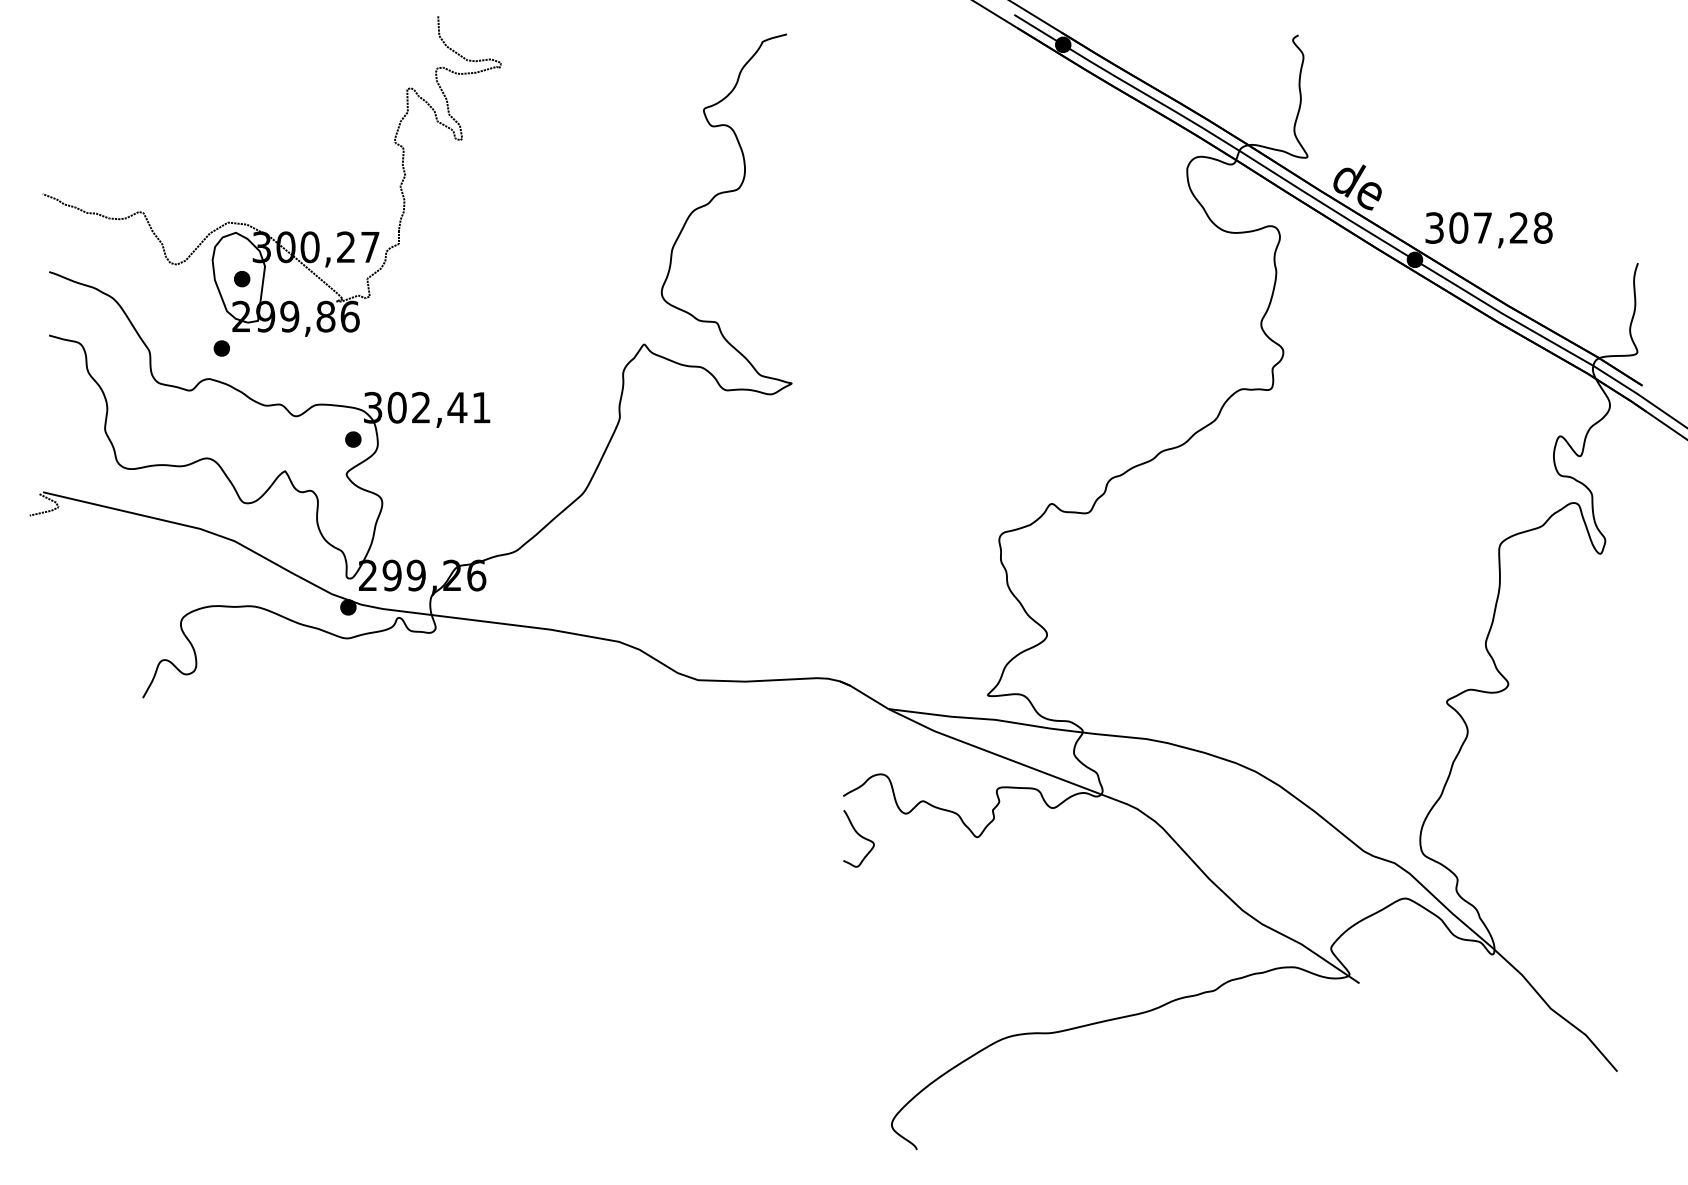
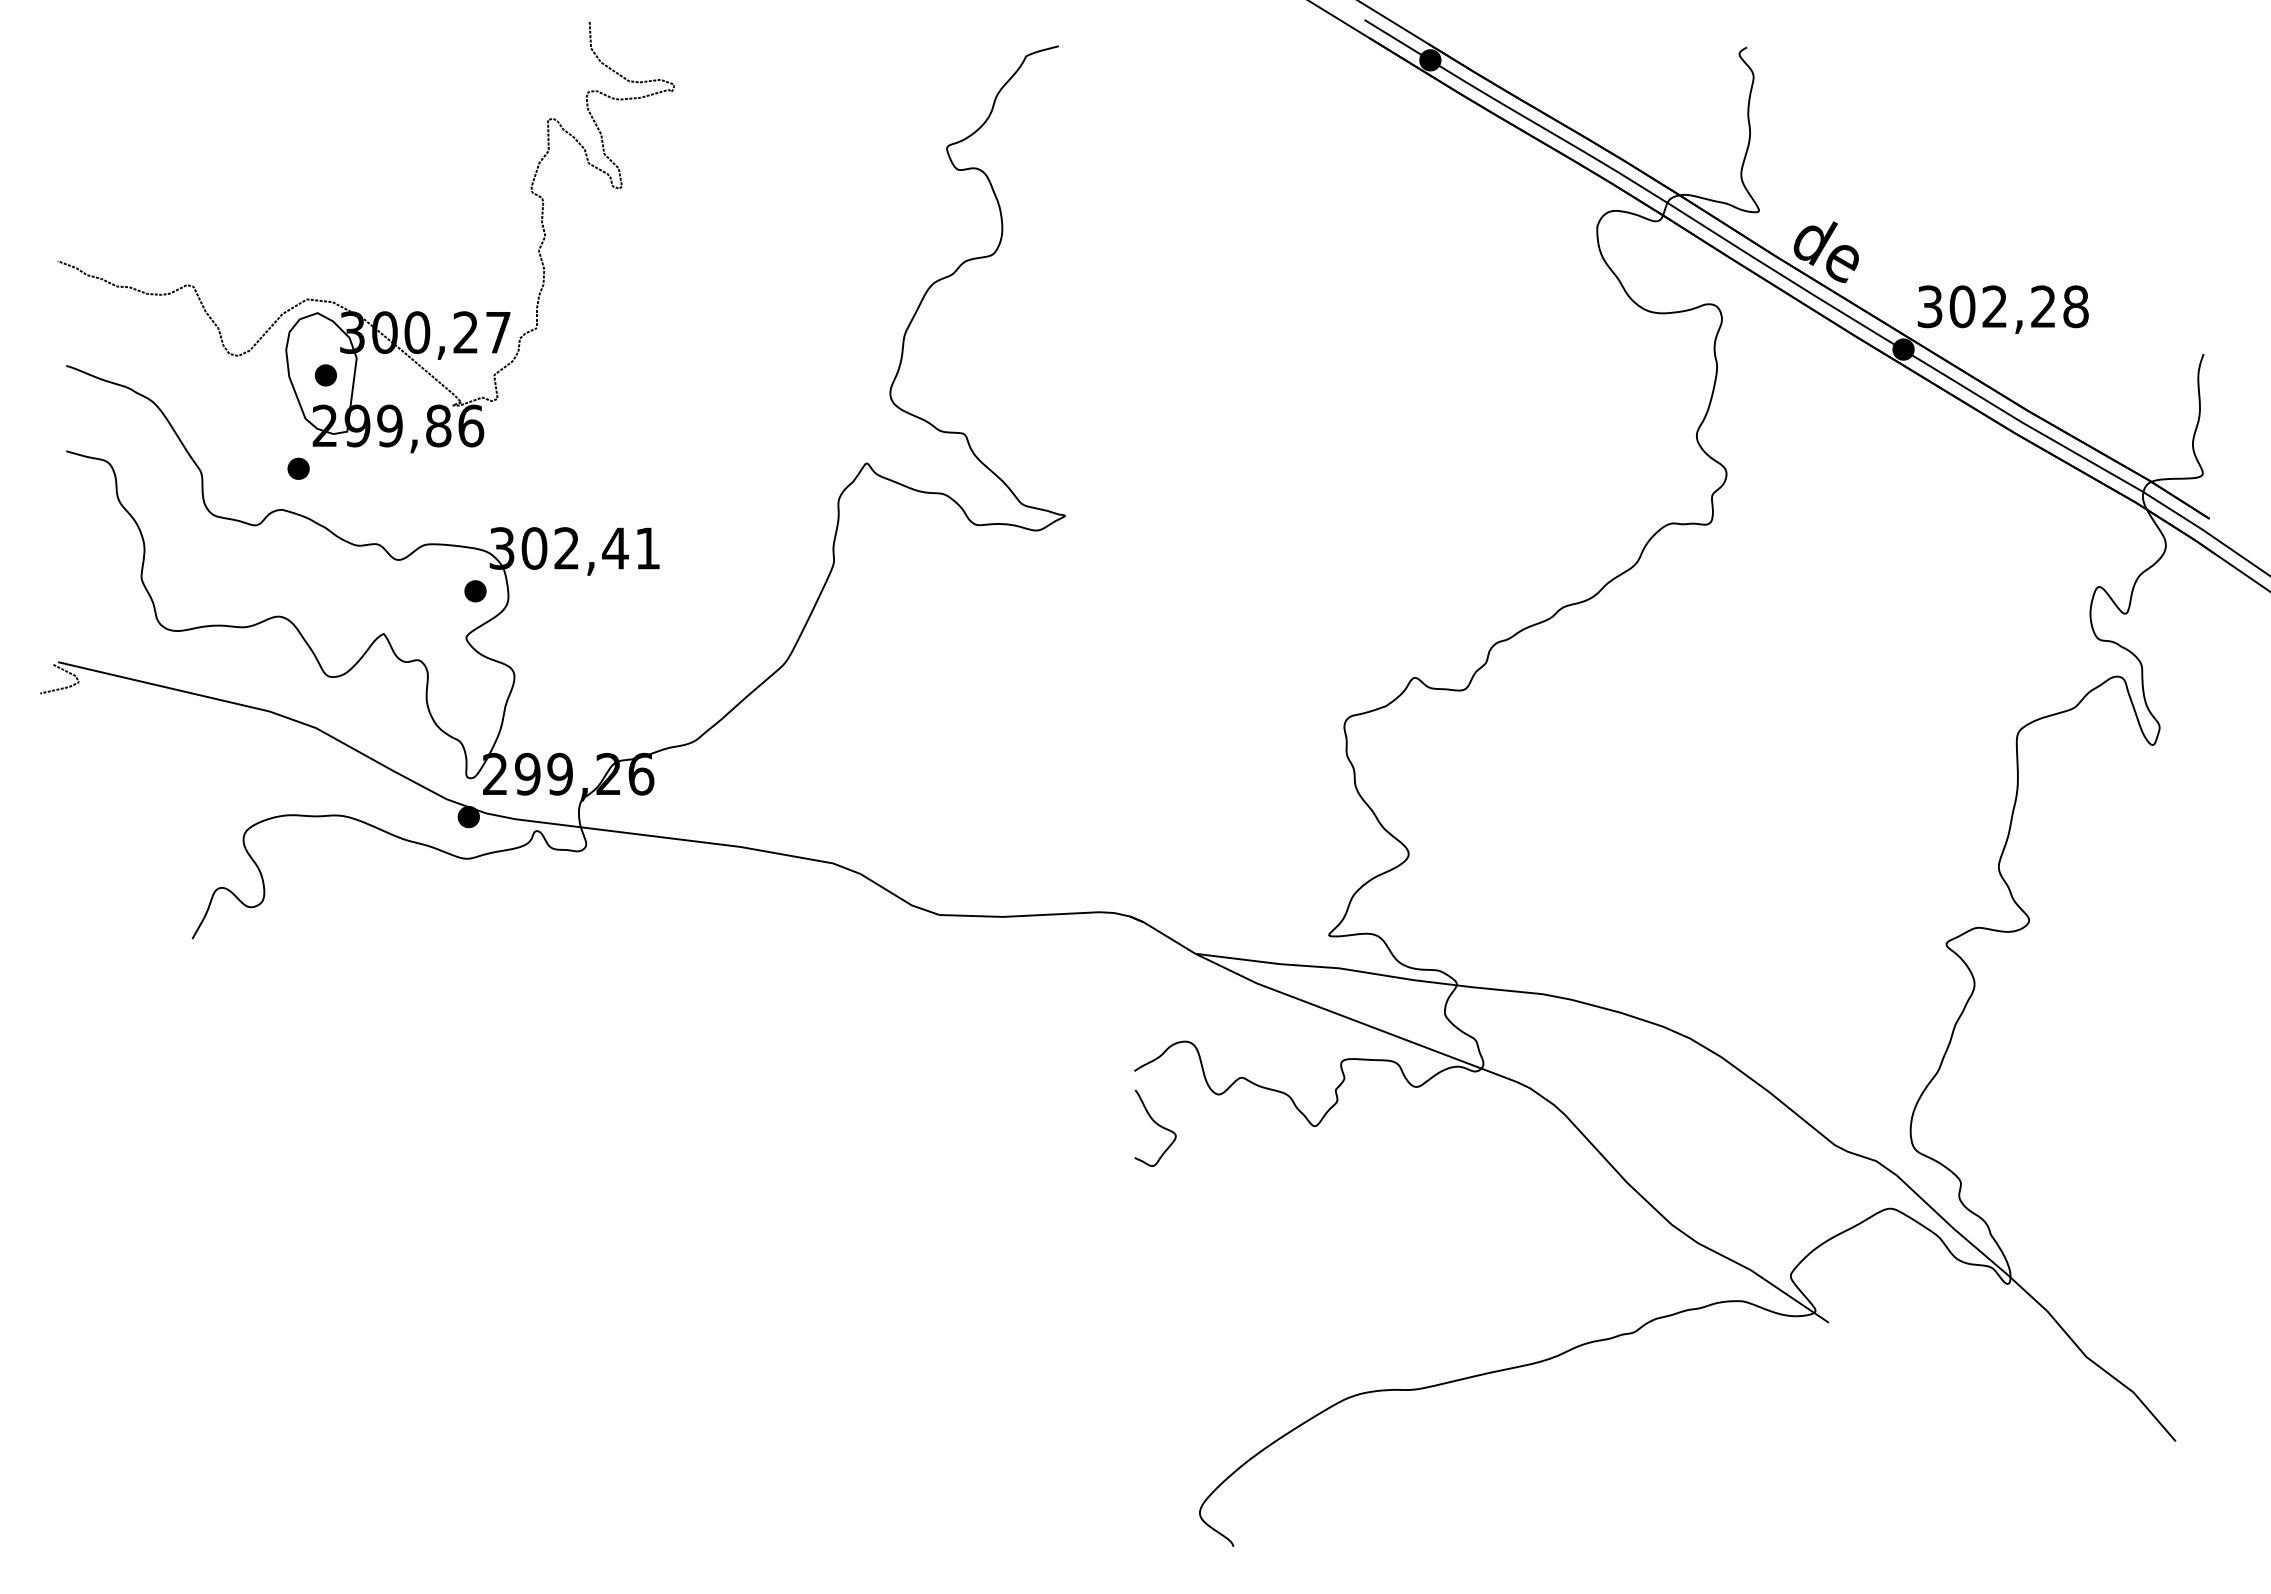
text: (1482, 227) -> (1994, 306), 307,28 -> 302,28

